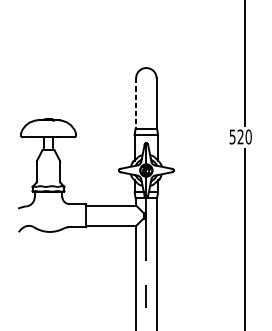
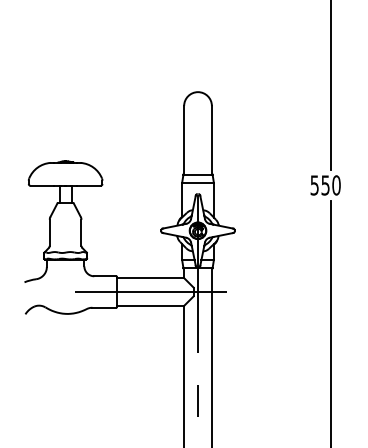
line: (136, 103) -> (184, 140), dashed -> solid
text: (240, 137) -> (325, 185), 520 -> 550
line: (111, 216) -> (151, 292), added

